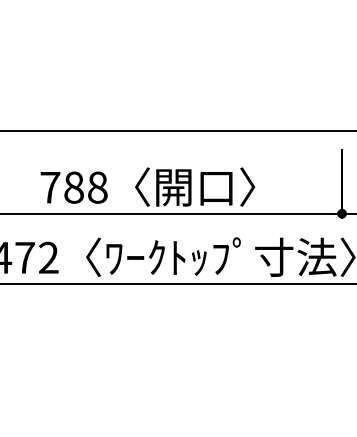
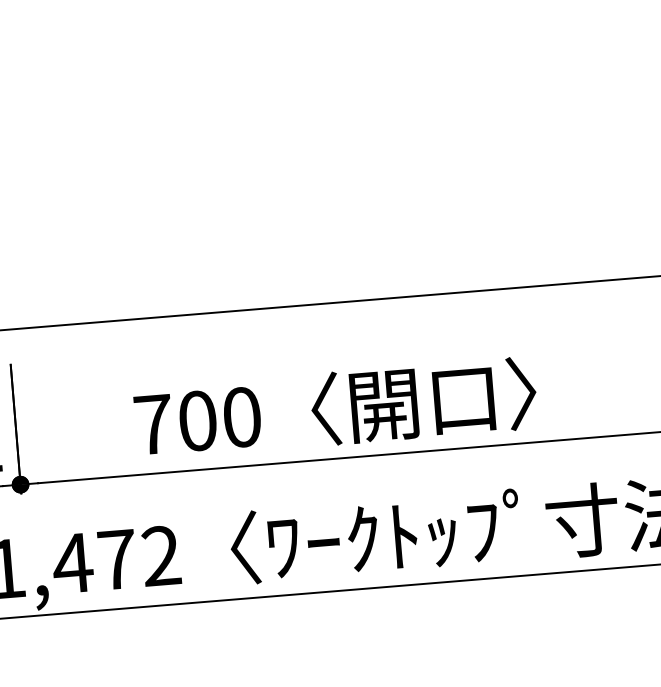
text: (85, 187) -> (219, 418), 788 -> 700

